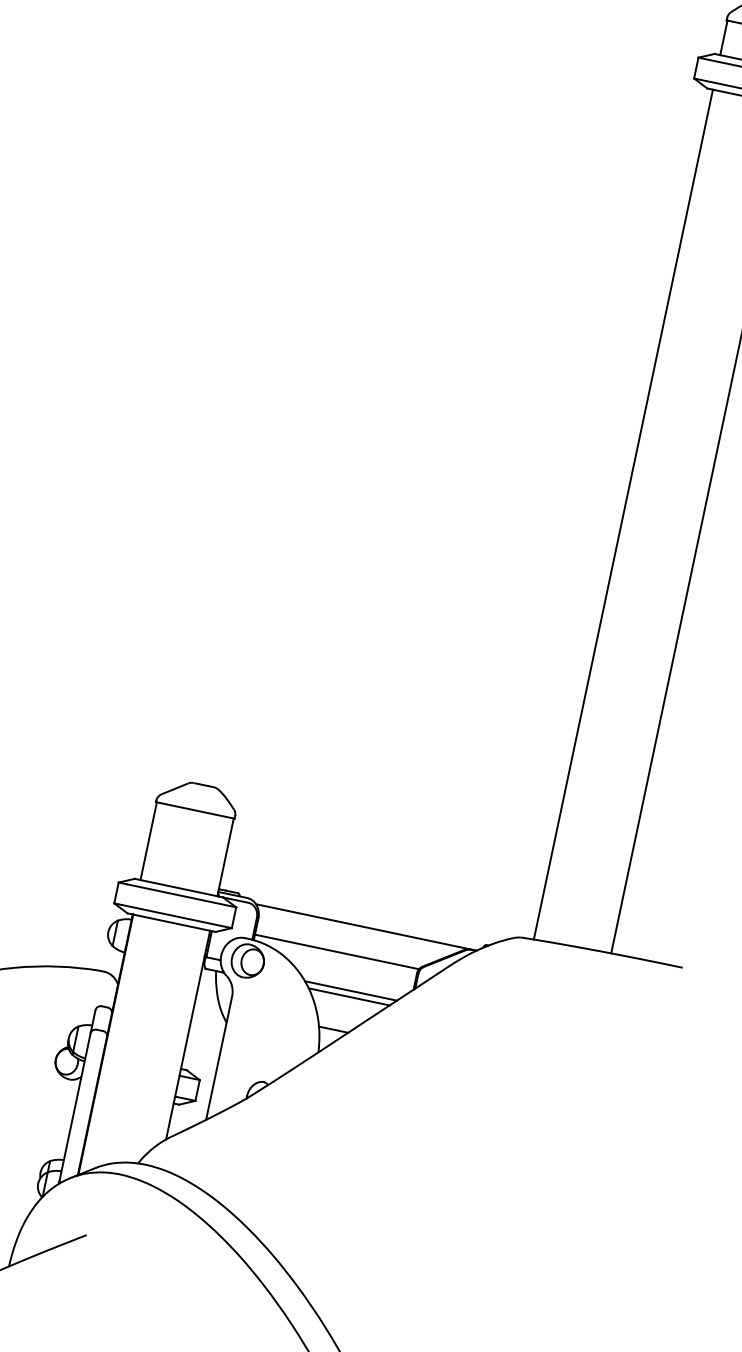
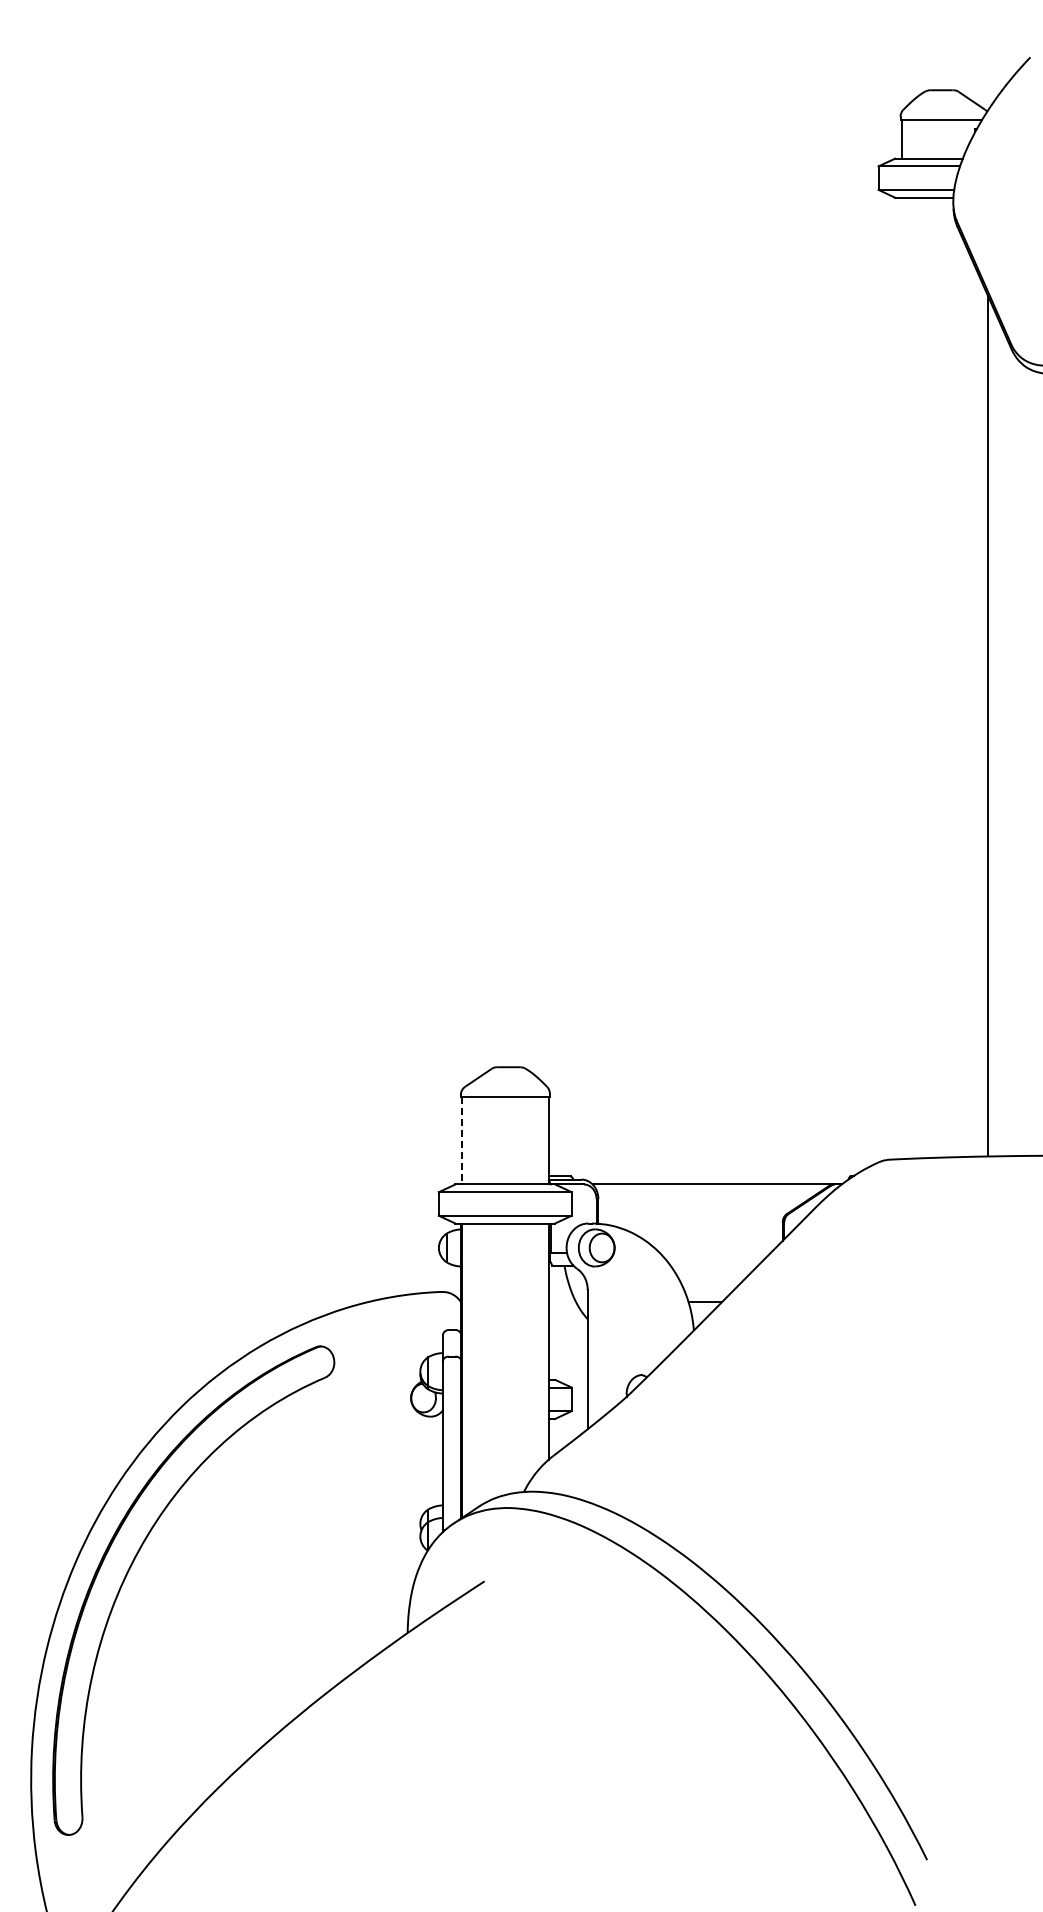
line: (623, 514) -> (901, 678), removed
line: (148, 841) -> (461, 1140), solid -> dashed
line: (336, 951) -> (690, 1217), removed
line: (351, 990) -> (715, 1256), removed
line: (349, 996) -> (714, 1263), removed

